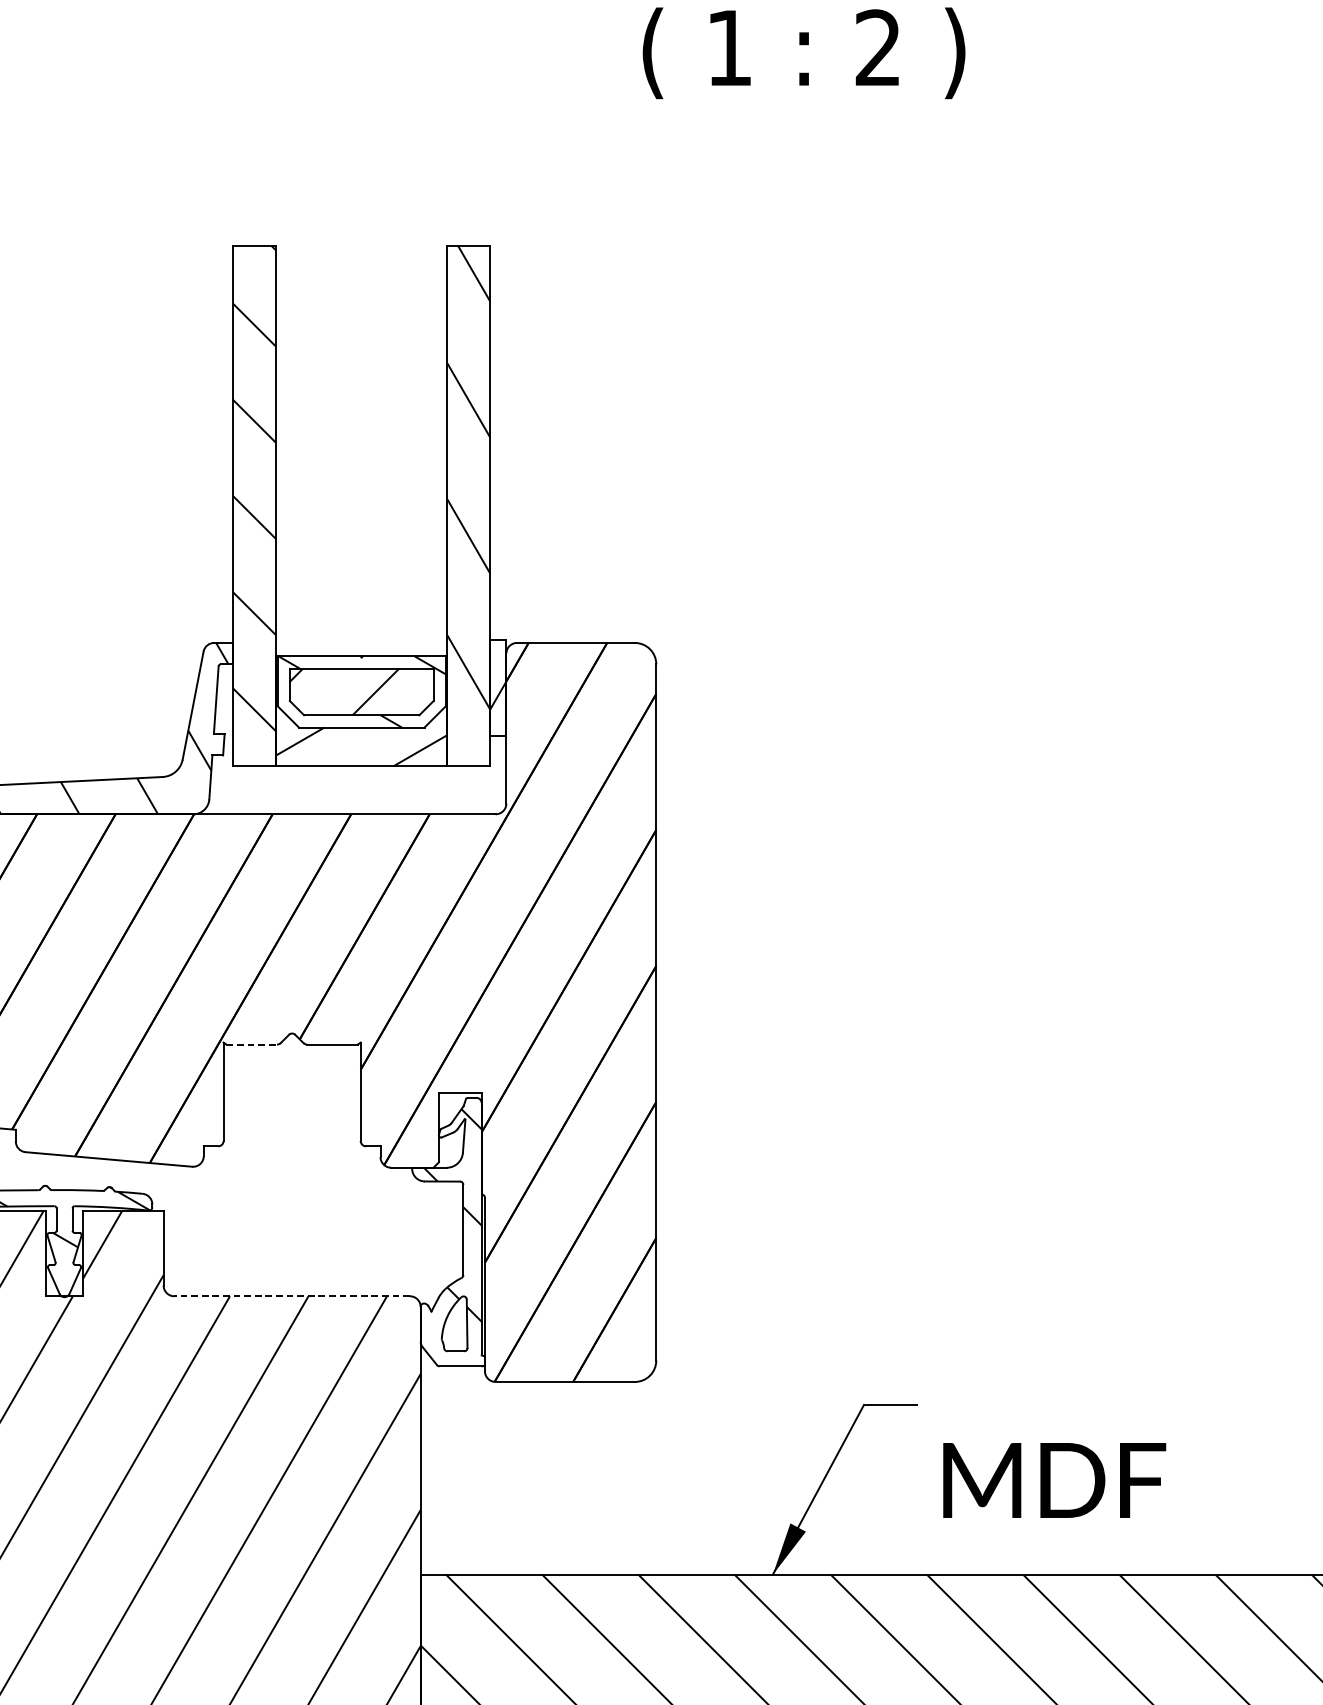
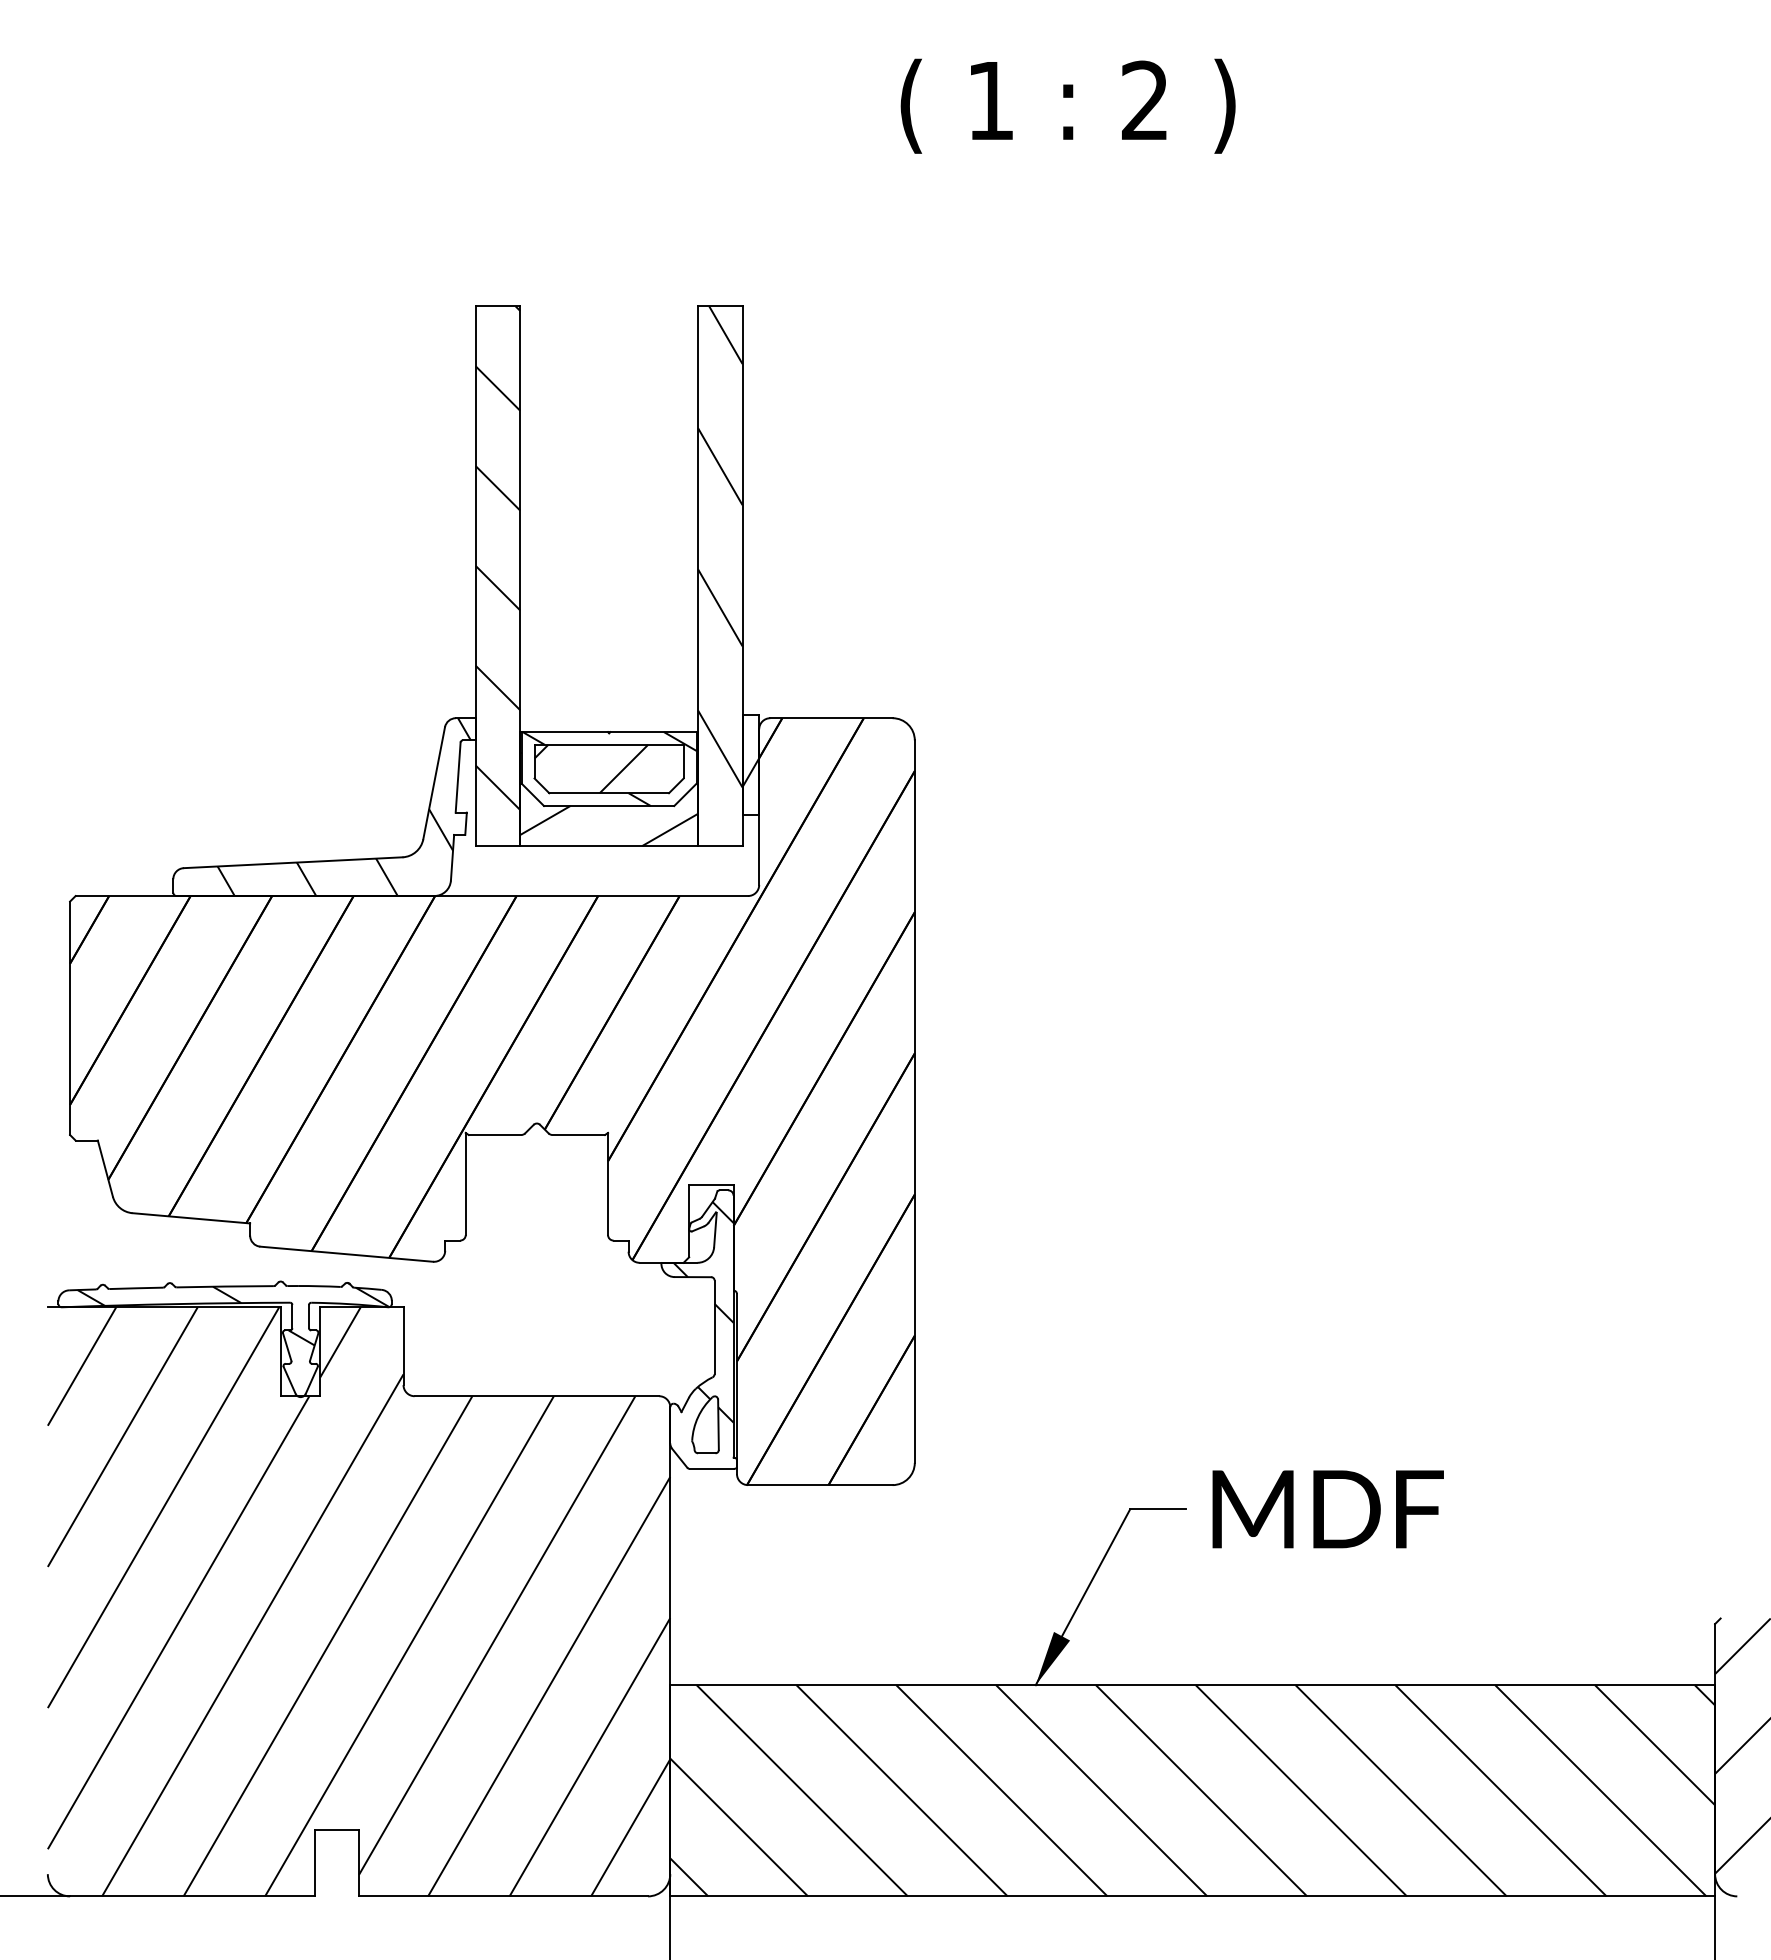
line: (252, 1045) -> (495, 1135), dashed -> solid
line: (291, 1296) -> (536, 1396), dashed -> solid
text: (1053, 1480) -> (1327, 1509), moved

